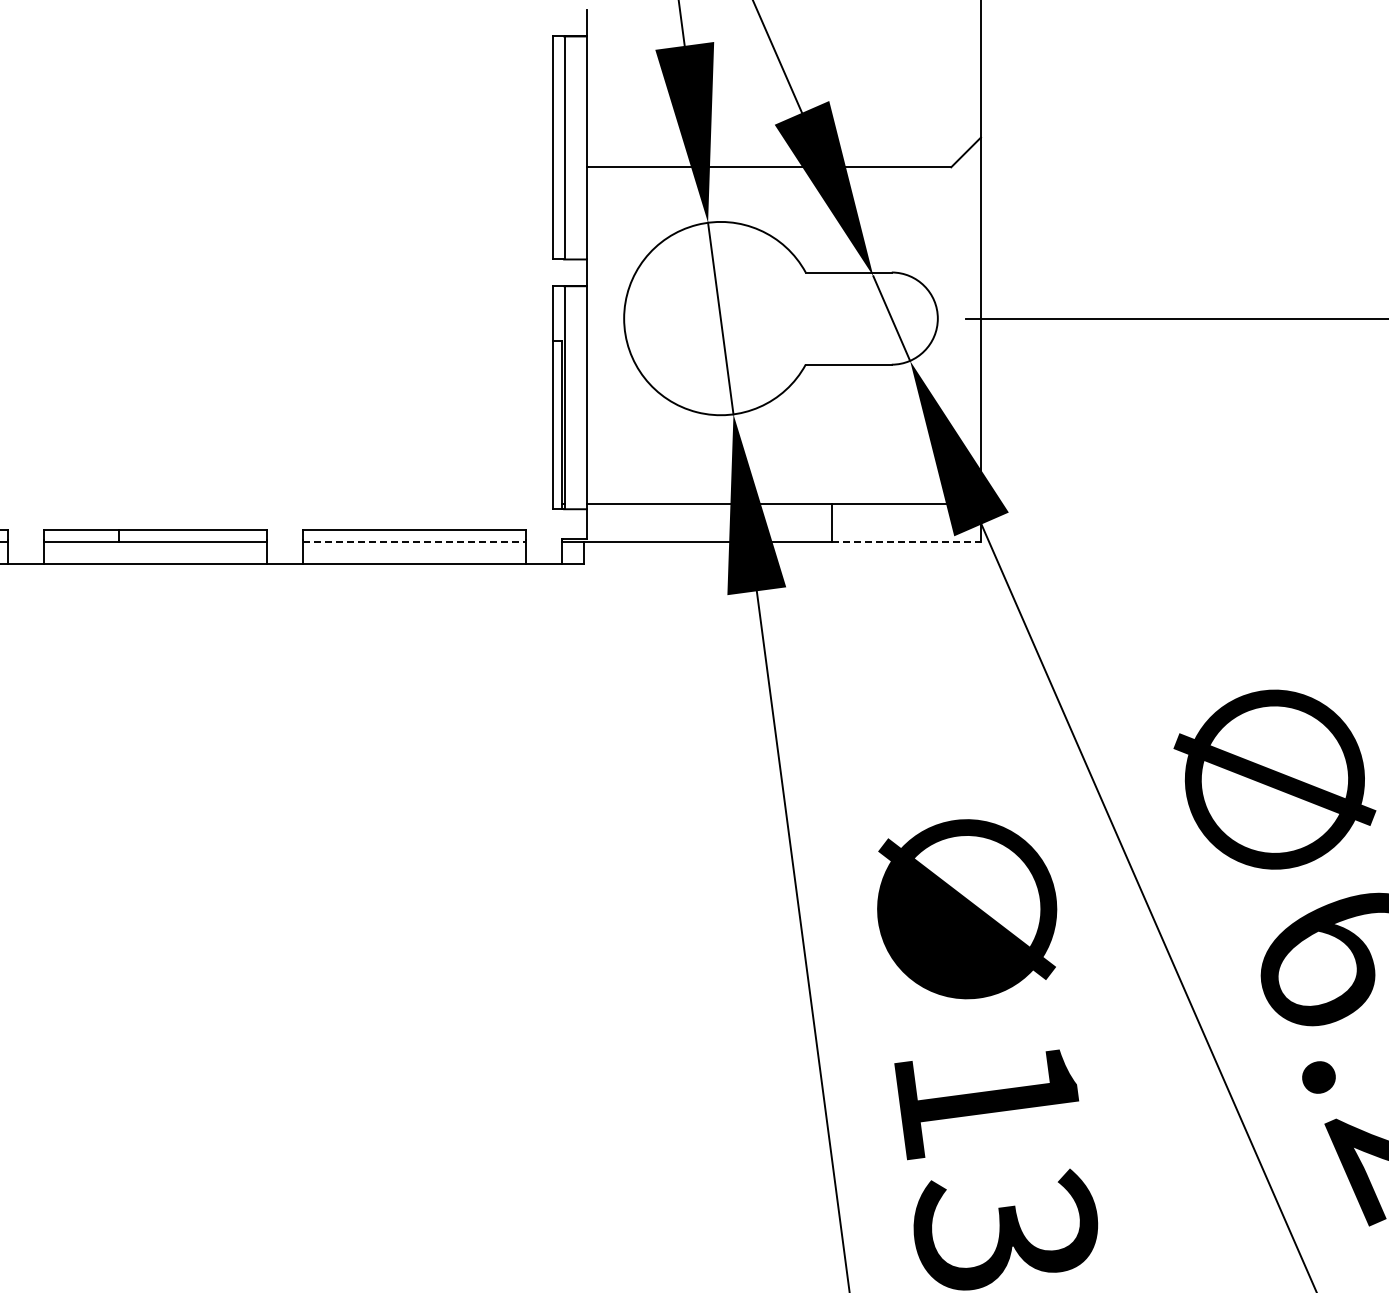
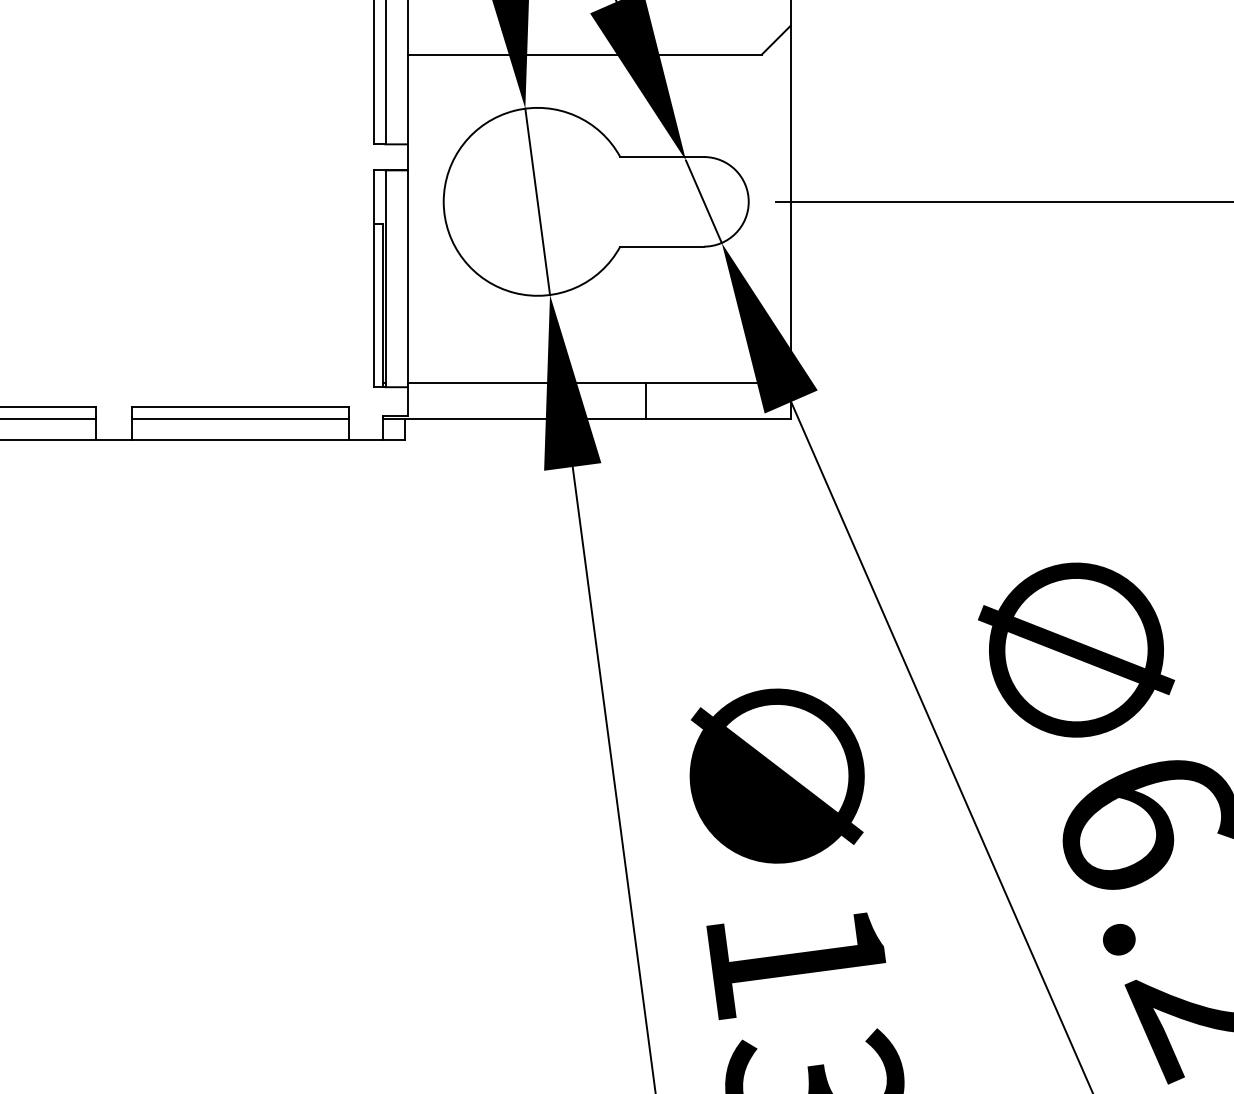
line: (414, 541) -> (239, 418), dashed -> solid
line: (907, 541) -> (719, 418), dashed -> solid

